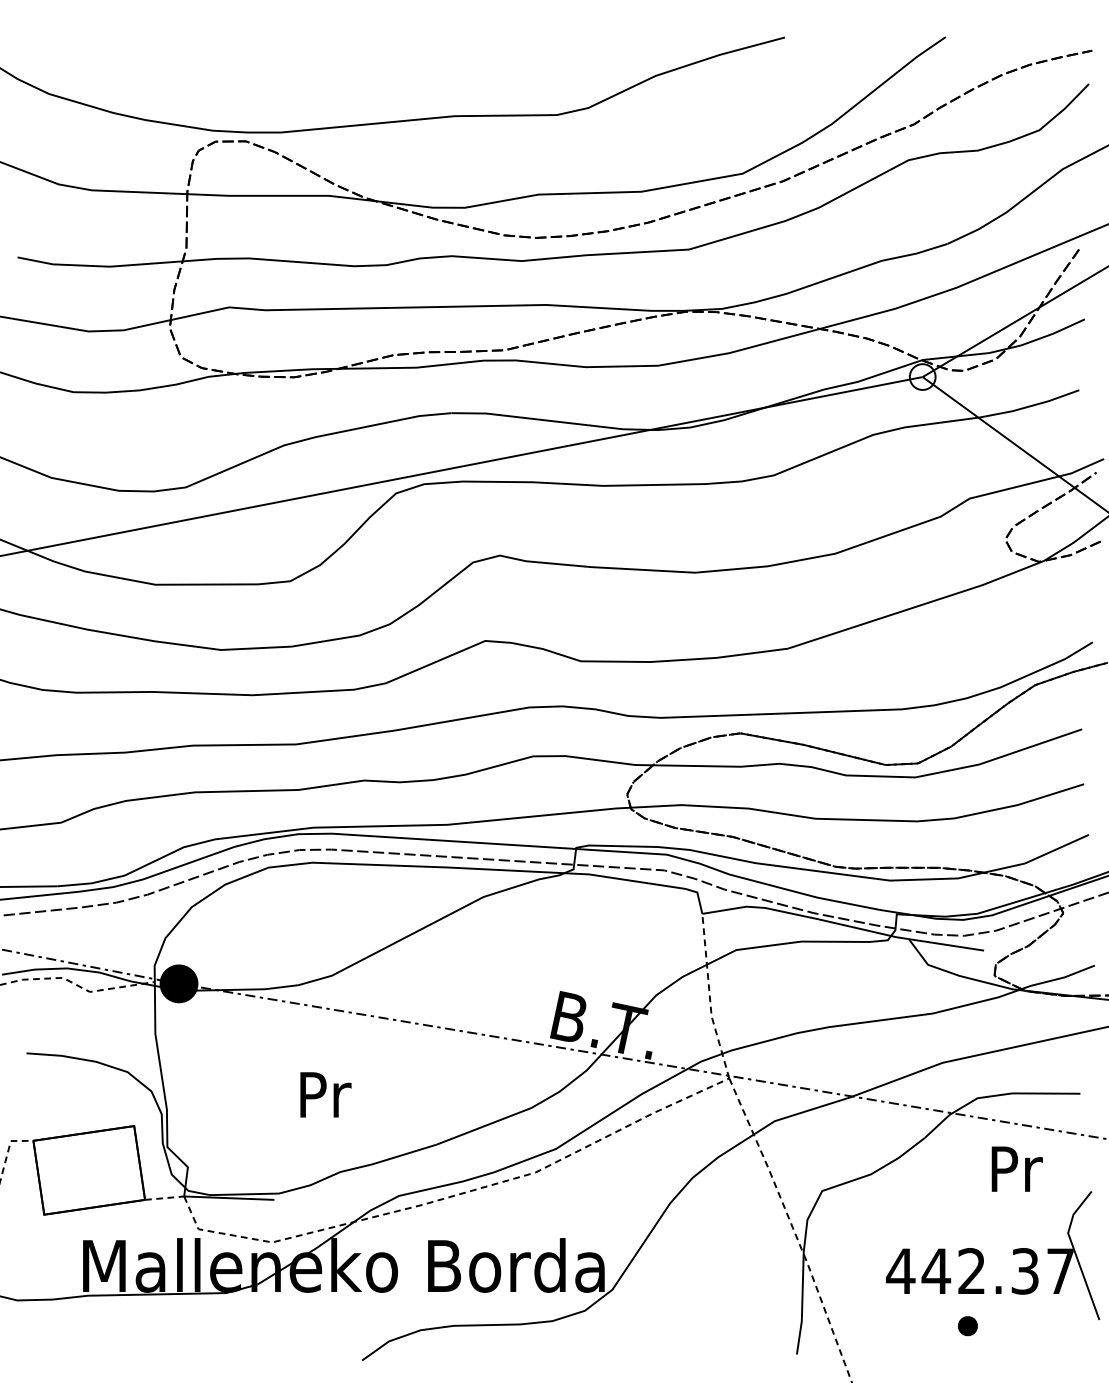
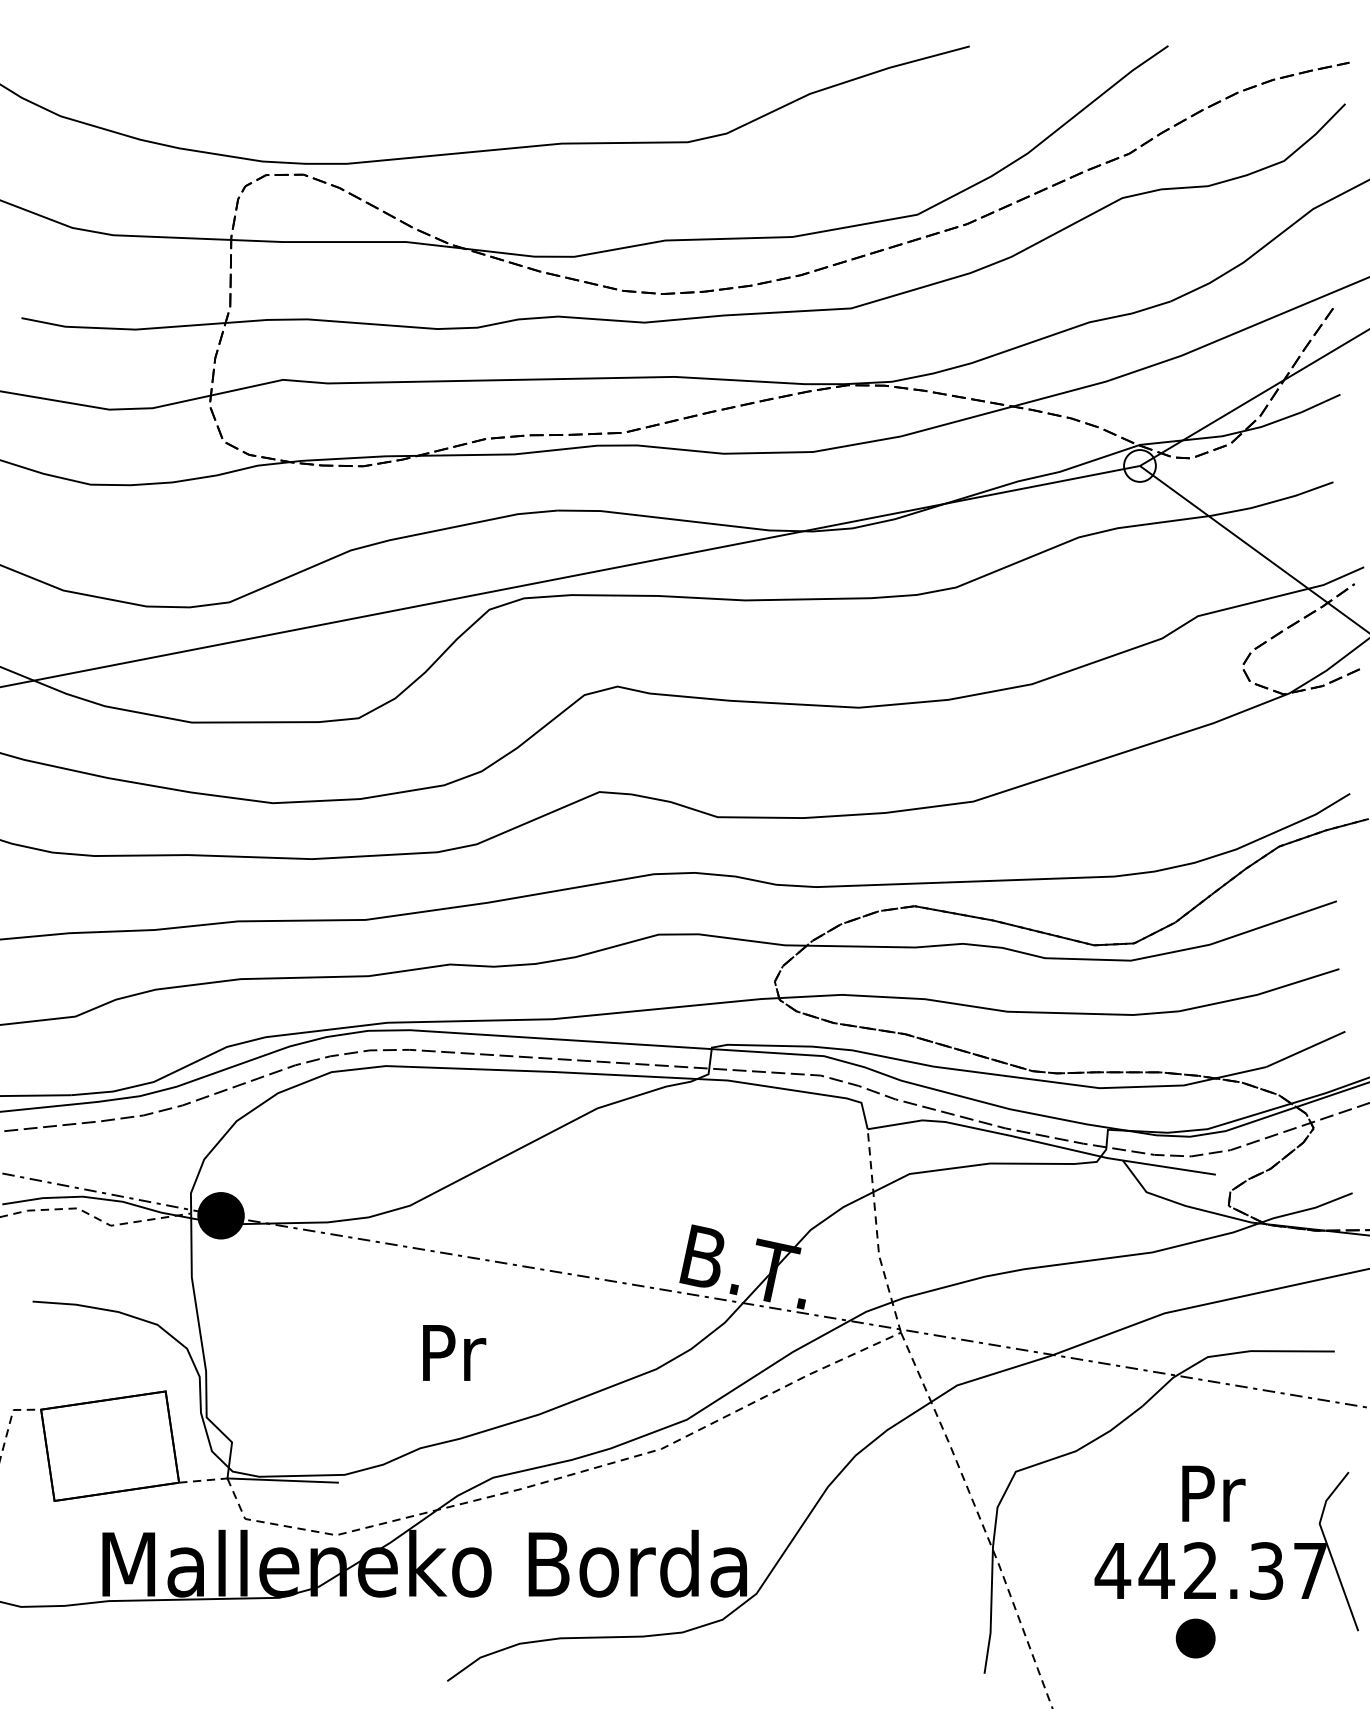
text: (325, 1094) -> (454, 1352), moved
text: (1017, 1168) -> (1213, 1493), moved
part: (967, 1325) -> (1195, 1638), size x1.6

